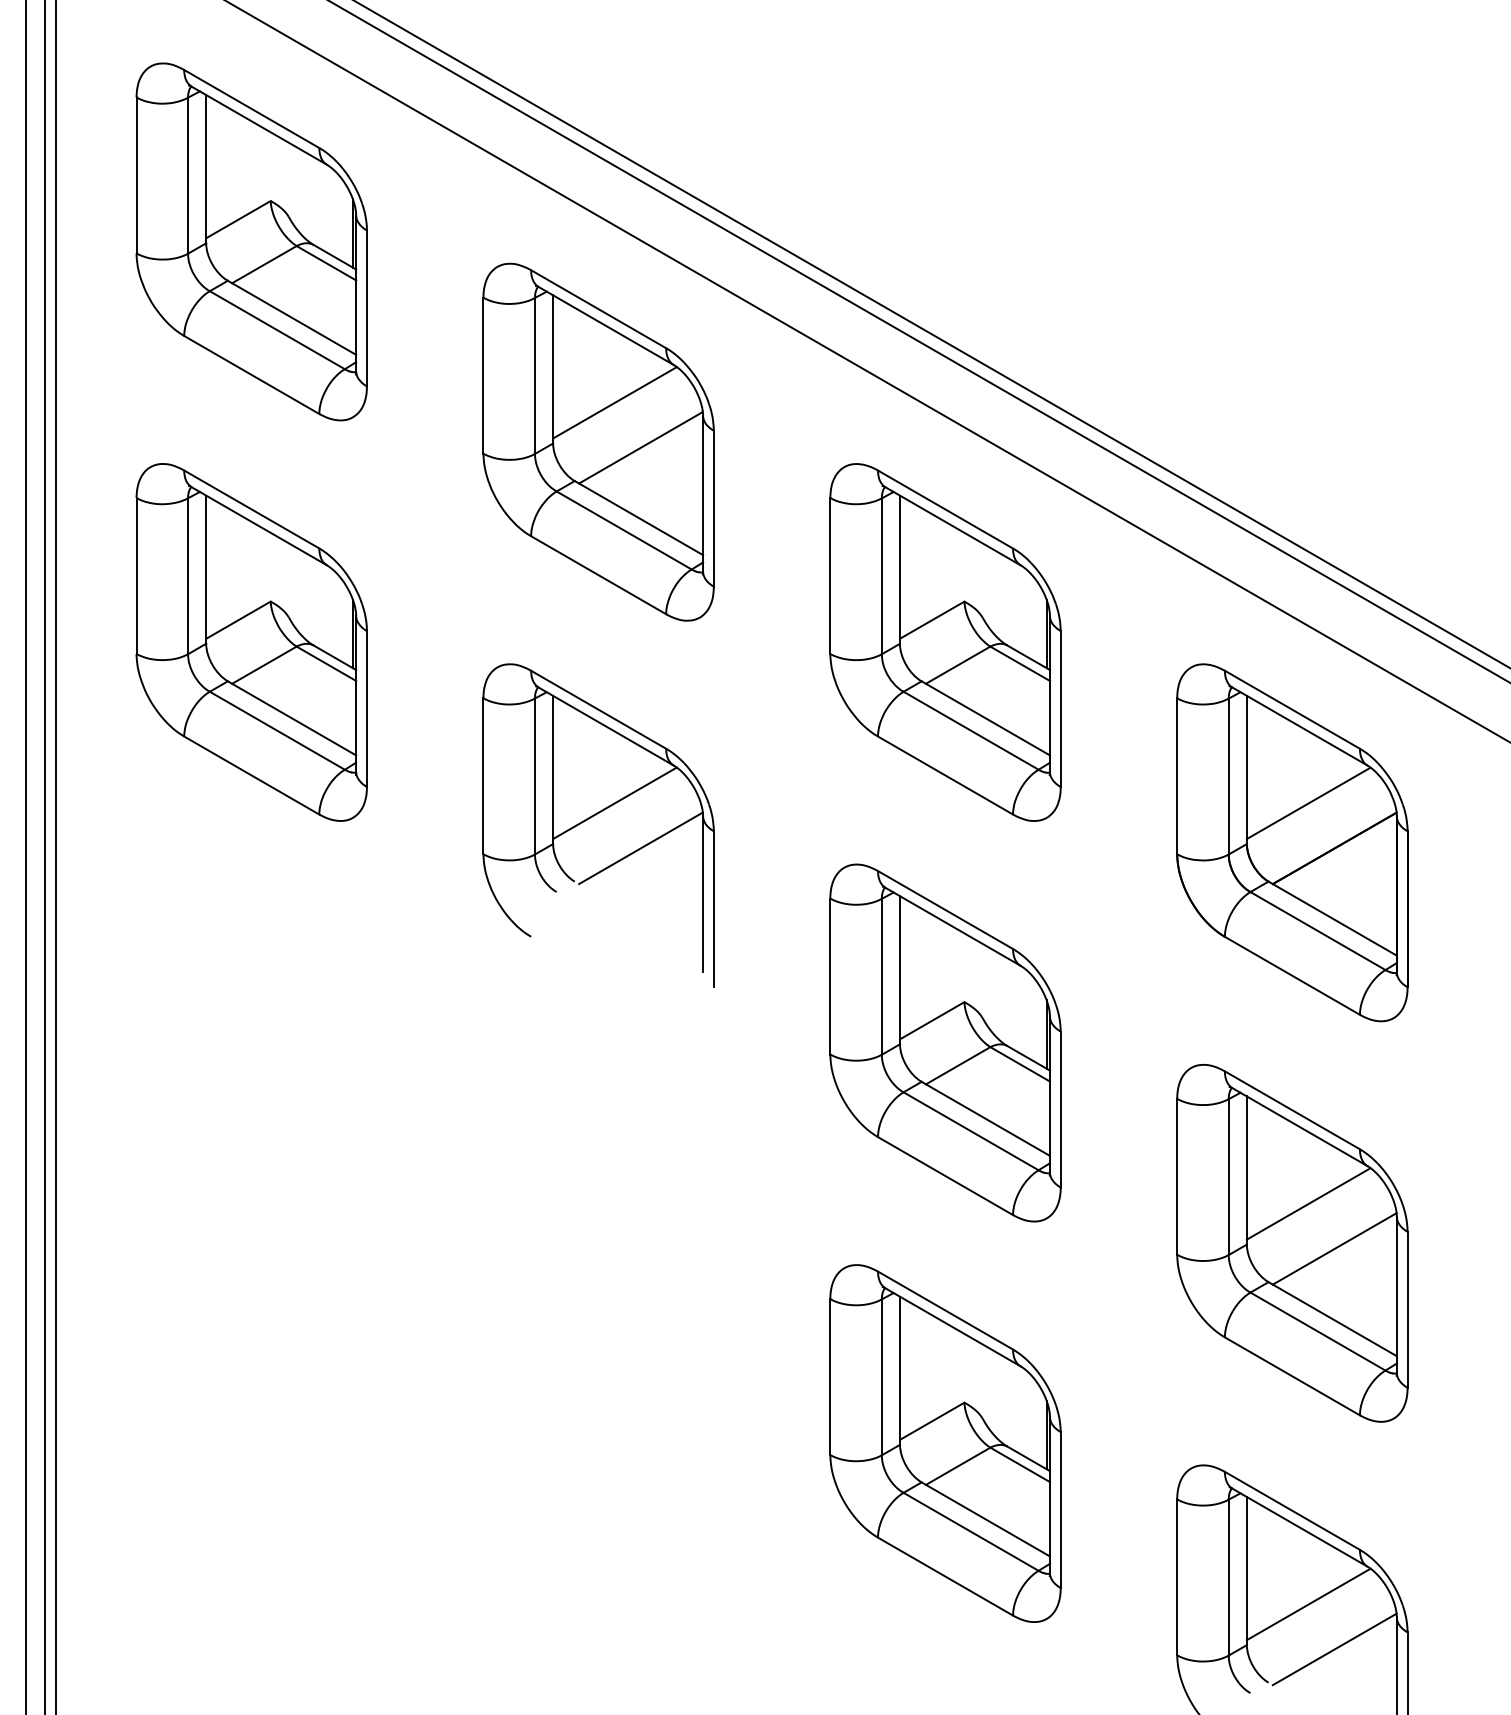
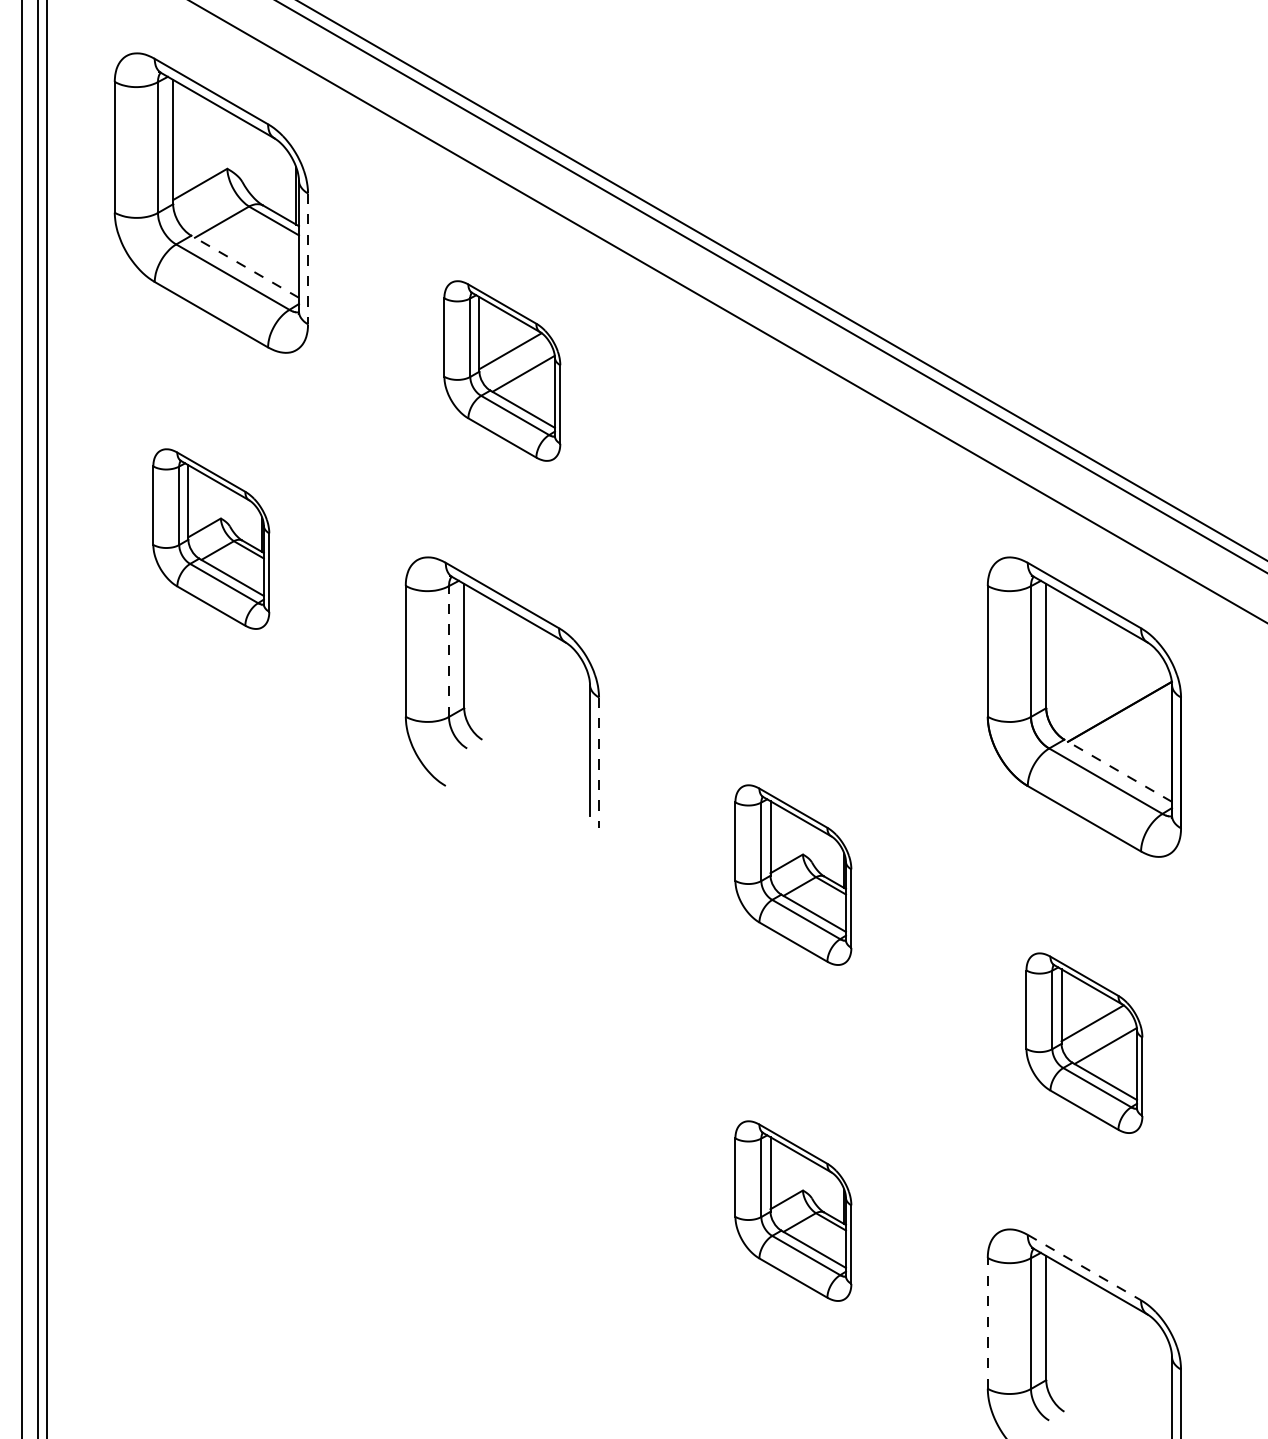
line: (366, 308) -> (307, 258), solid -> dashed
line: (291, 317) -> (244, 266), solid -> dashed
part: (598, 441) -> (502, 370), size x0.6
part: (251, 642) -> (211, 539), size x0.6
part: (945, 642) -> (793, 539), removed
line: (534, 776) -> (448, 651), solid -> dashed
line: (614, 803) -> (515, 674), removed
line: (1308, 803) -> (1097, 674), removed
line: (640, 848) -> (537, 711), removed
line: (713, 909) -> (598, 763), solid -> dashed
line: (1332, 918) -> (1118, 770), solid -> dashed
part: (945, 1042) -> (793, 874), size x0.6
part: (1292, 1243) -> (1084, 1043), size x0.6
part: (945, 1443) -> (793, 1211), size x0.6
line: (1292, 1510) -> (1084, 1267), solid -> dashed
line: (1177, 1577) -> (988, 1323), solid -> dashed
line: (1308, 1604) -> (1097, 1346), removed
line: (1334, 1649) -> (1119, 1383), removed

